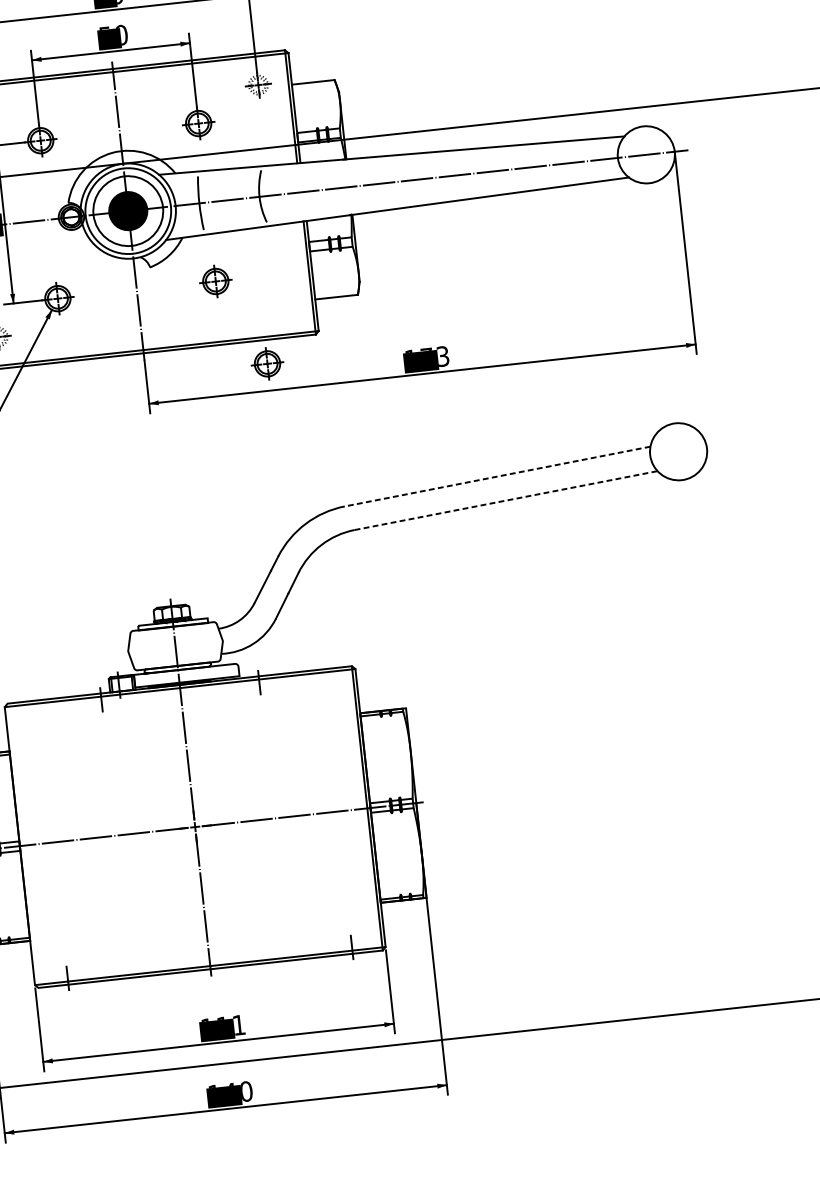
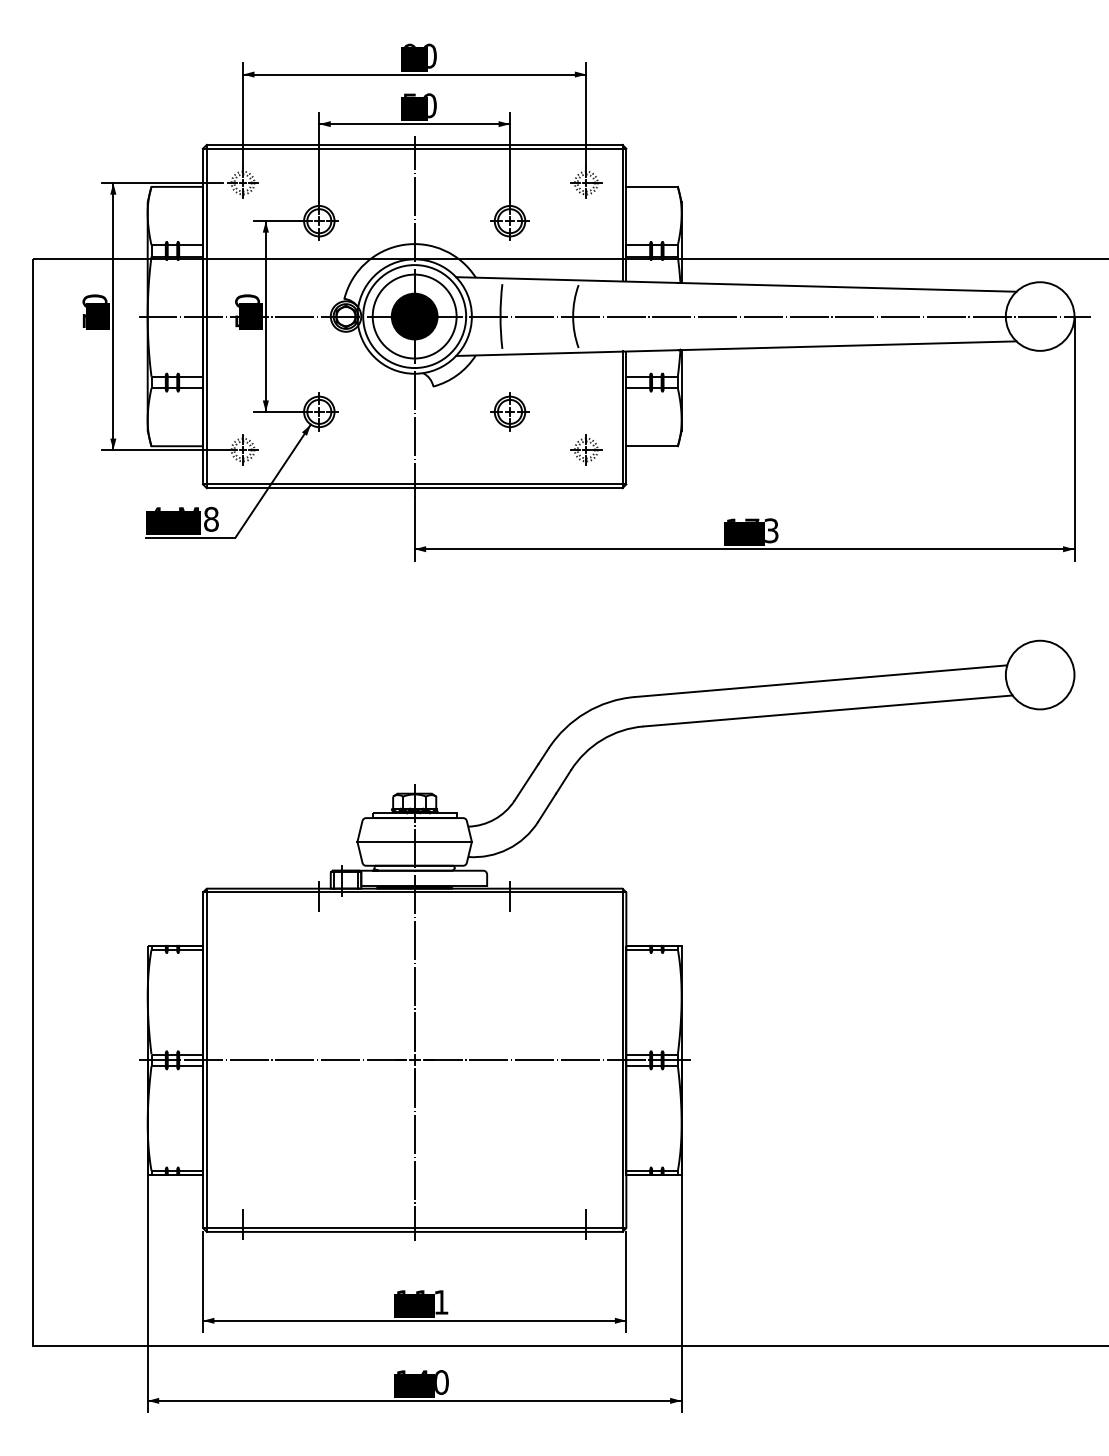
part: (282, 305) -> (586, 449), added
part: (267, 363) -> (560, 516), removed
line: (498, 476) -> (821, 681), dashed -> solid
line: (506, 500) -> (828, 710), dashed -> solid
line: (175, 645) -> (414, 841), added
line: (22, 845) -> (206, 1059), added

